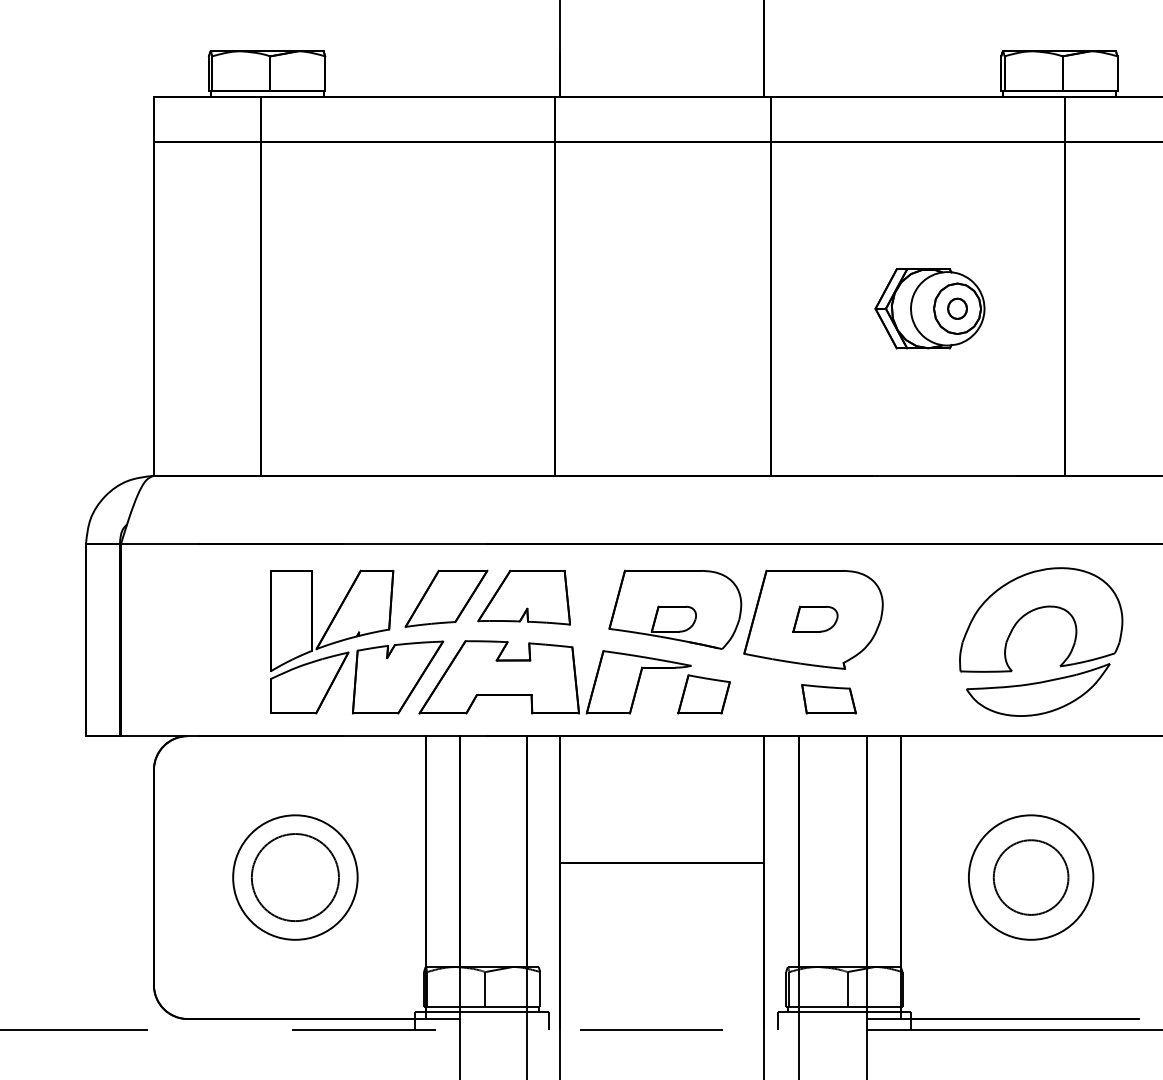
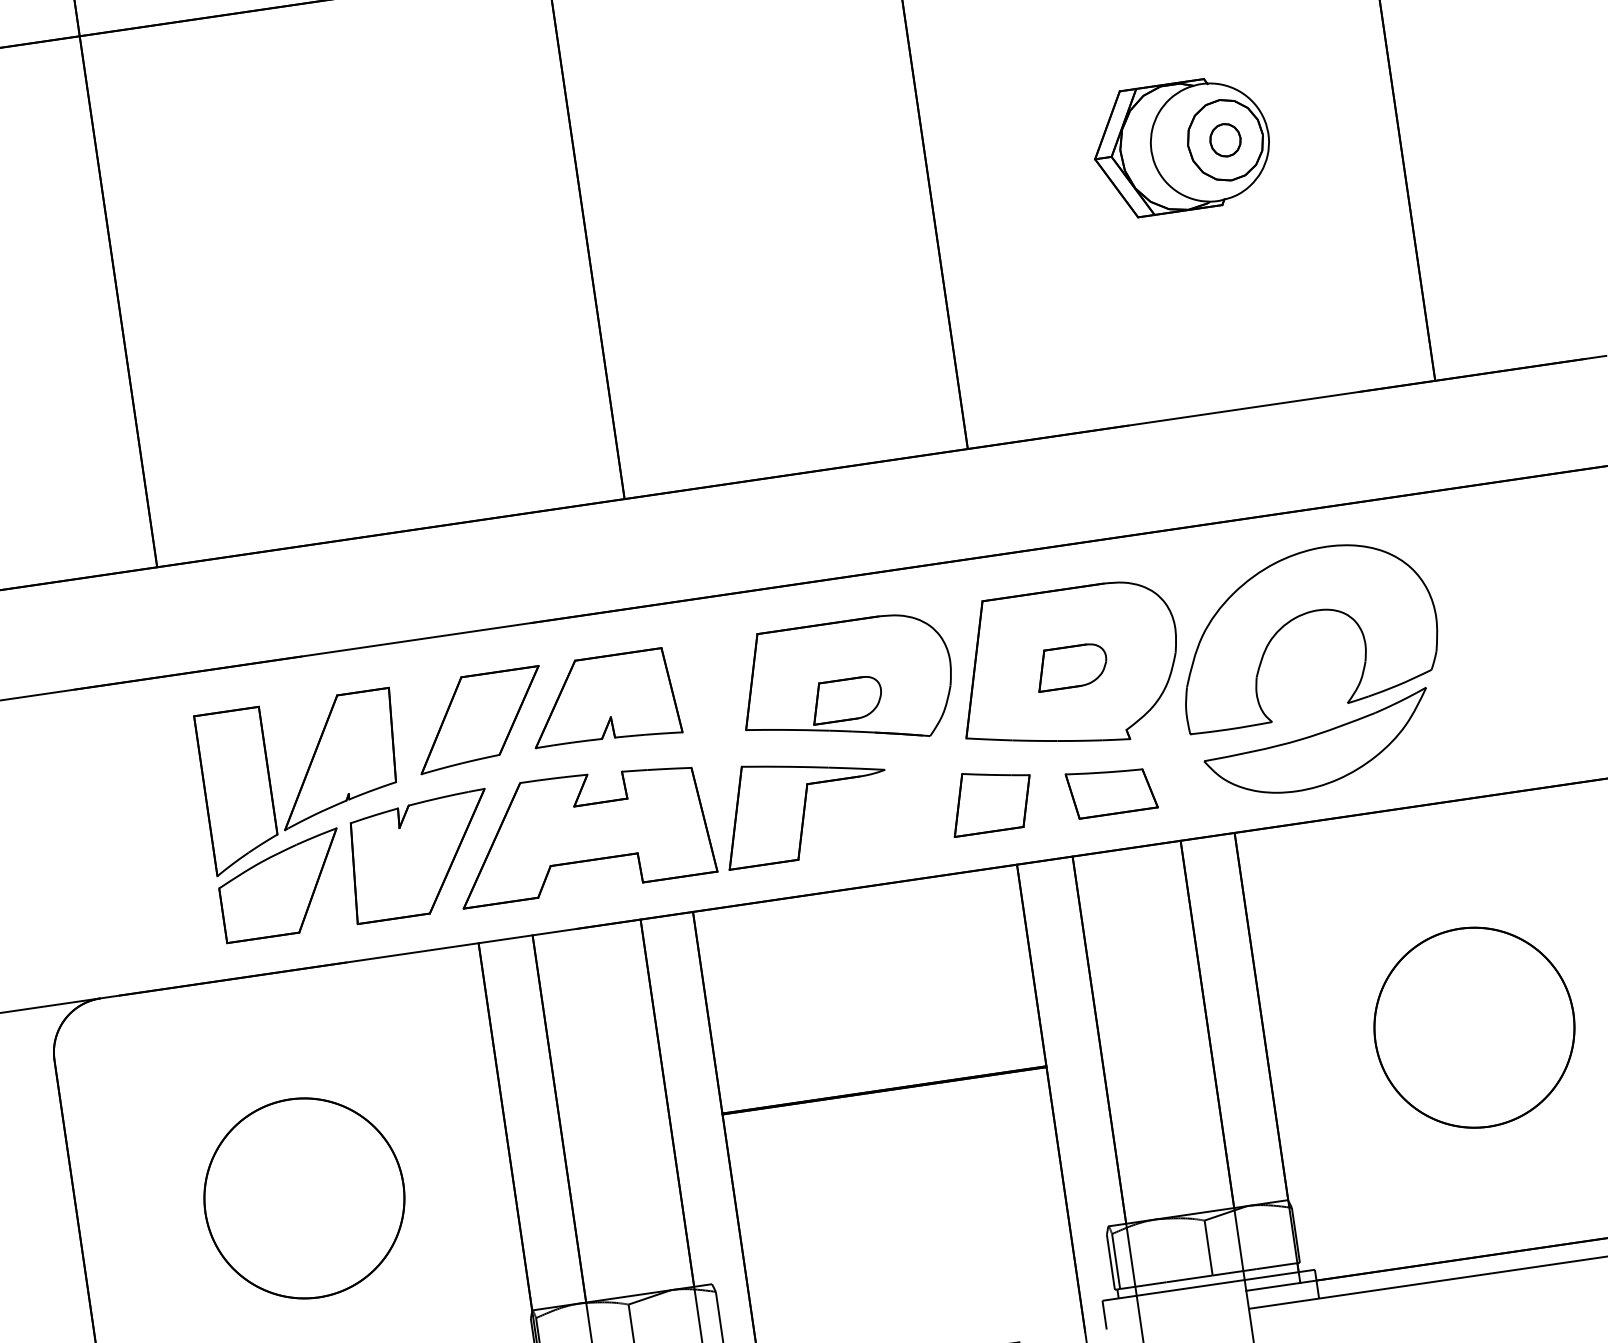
part: (1065, 658) -> (1354, 689), moved
part: (703, 694) -> (990, 800), moved
circle: (295, 877) -> (304, 1198), size x1.43
circle: (1030, 877) -> (1473, 1027), size x1.67

